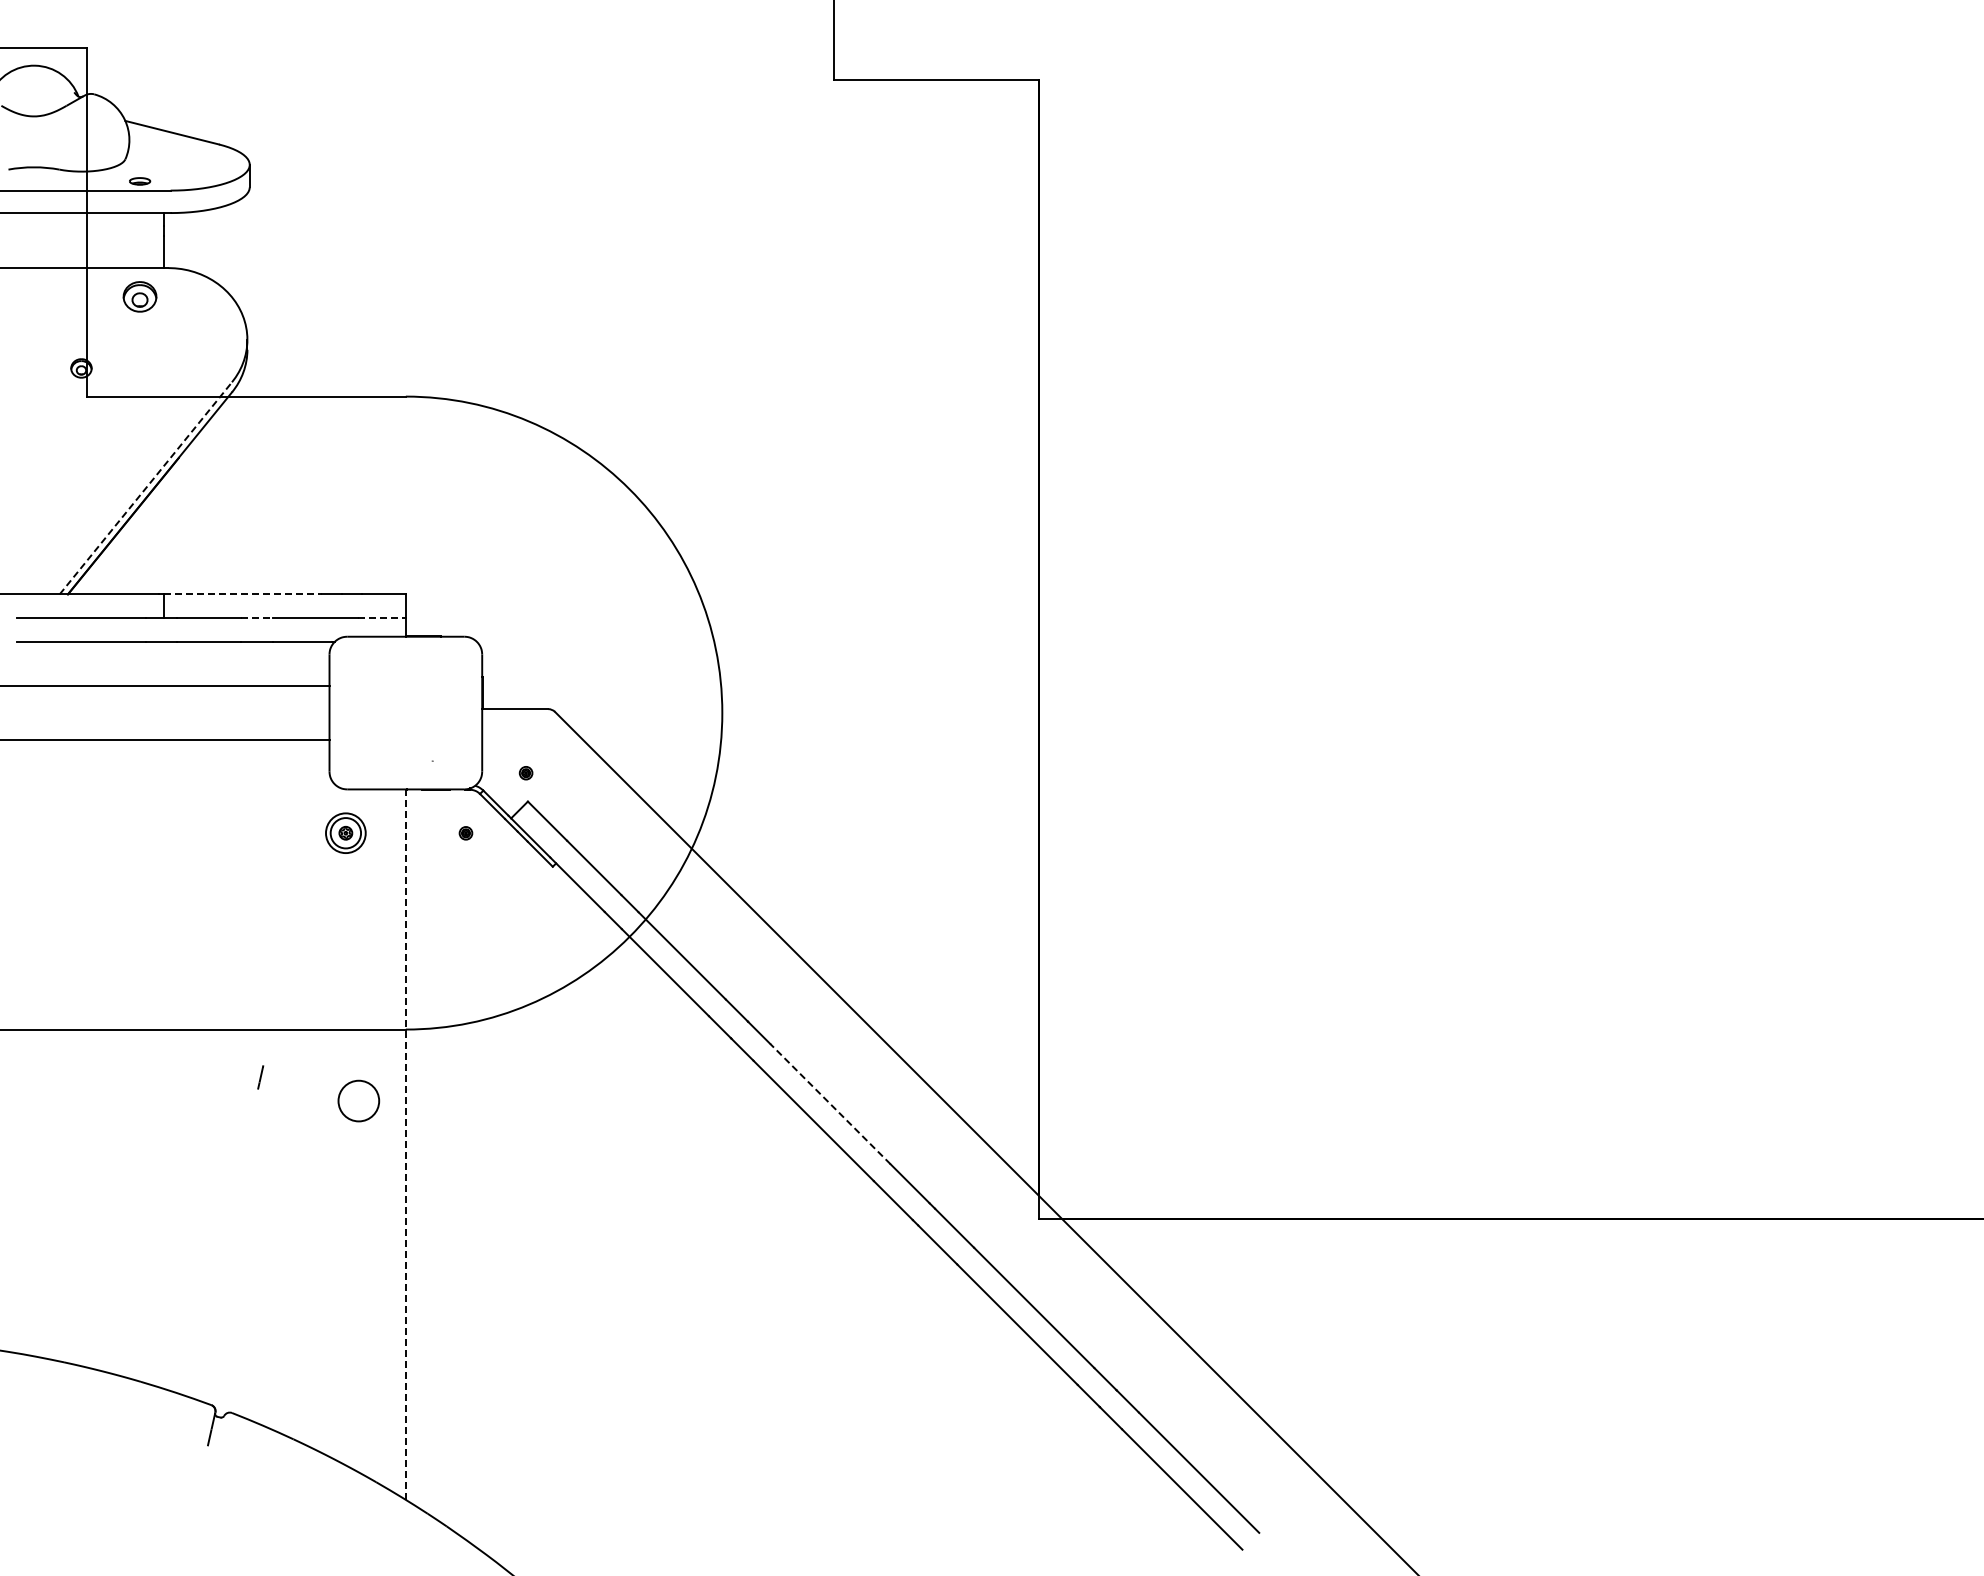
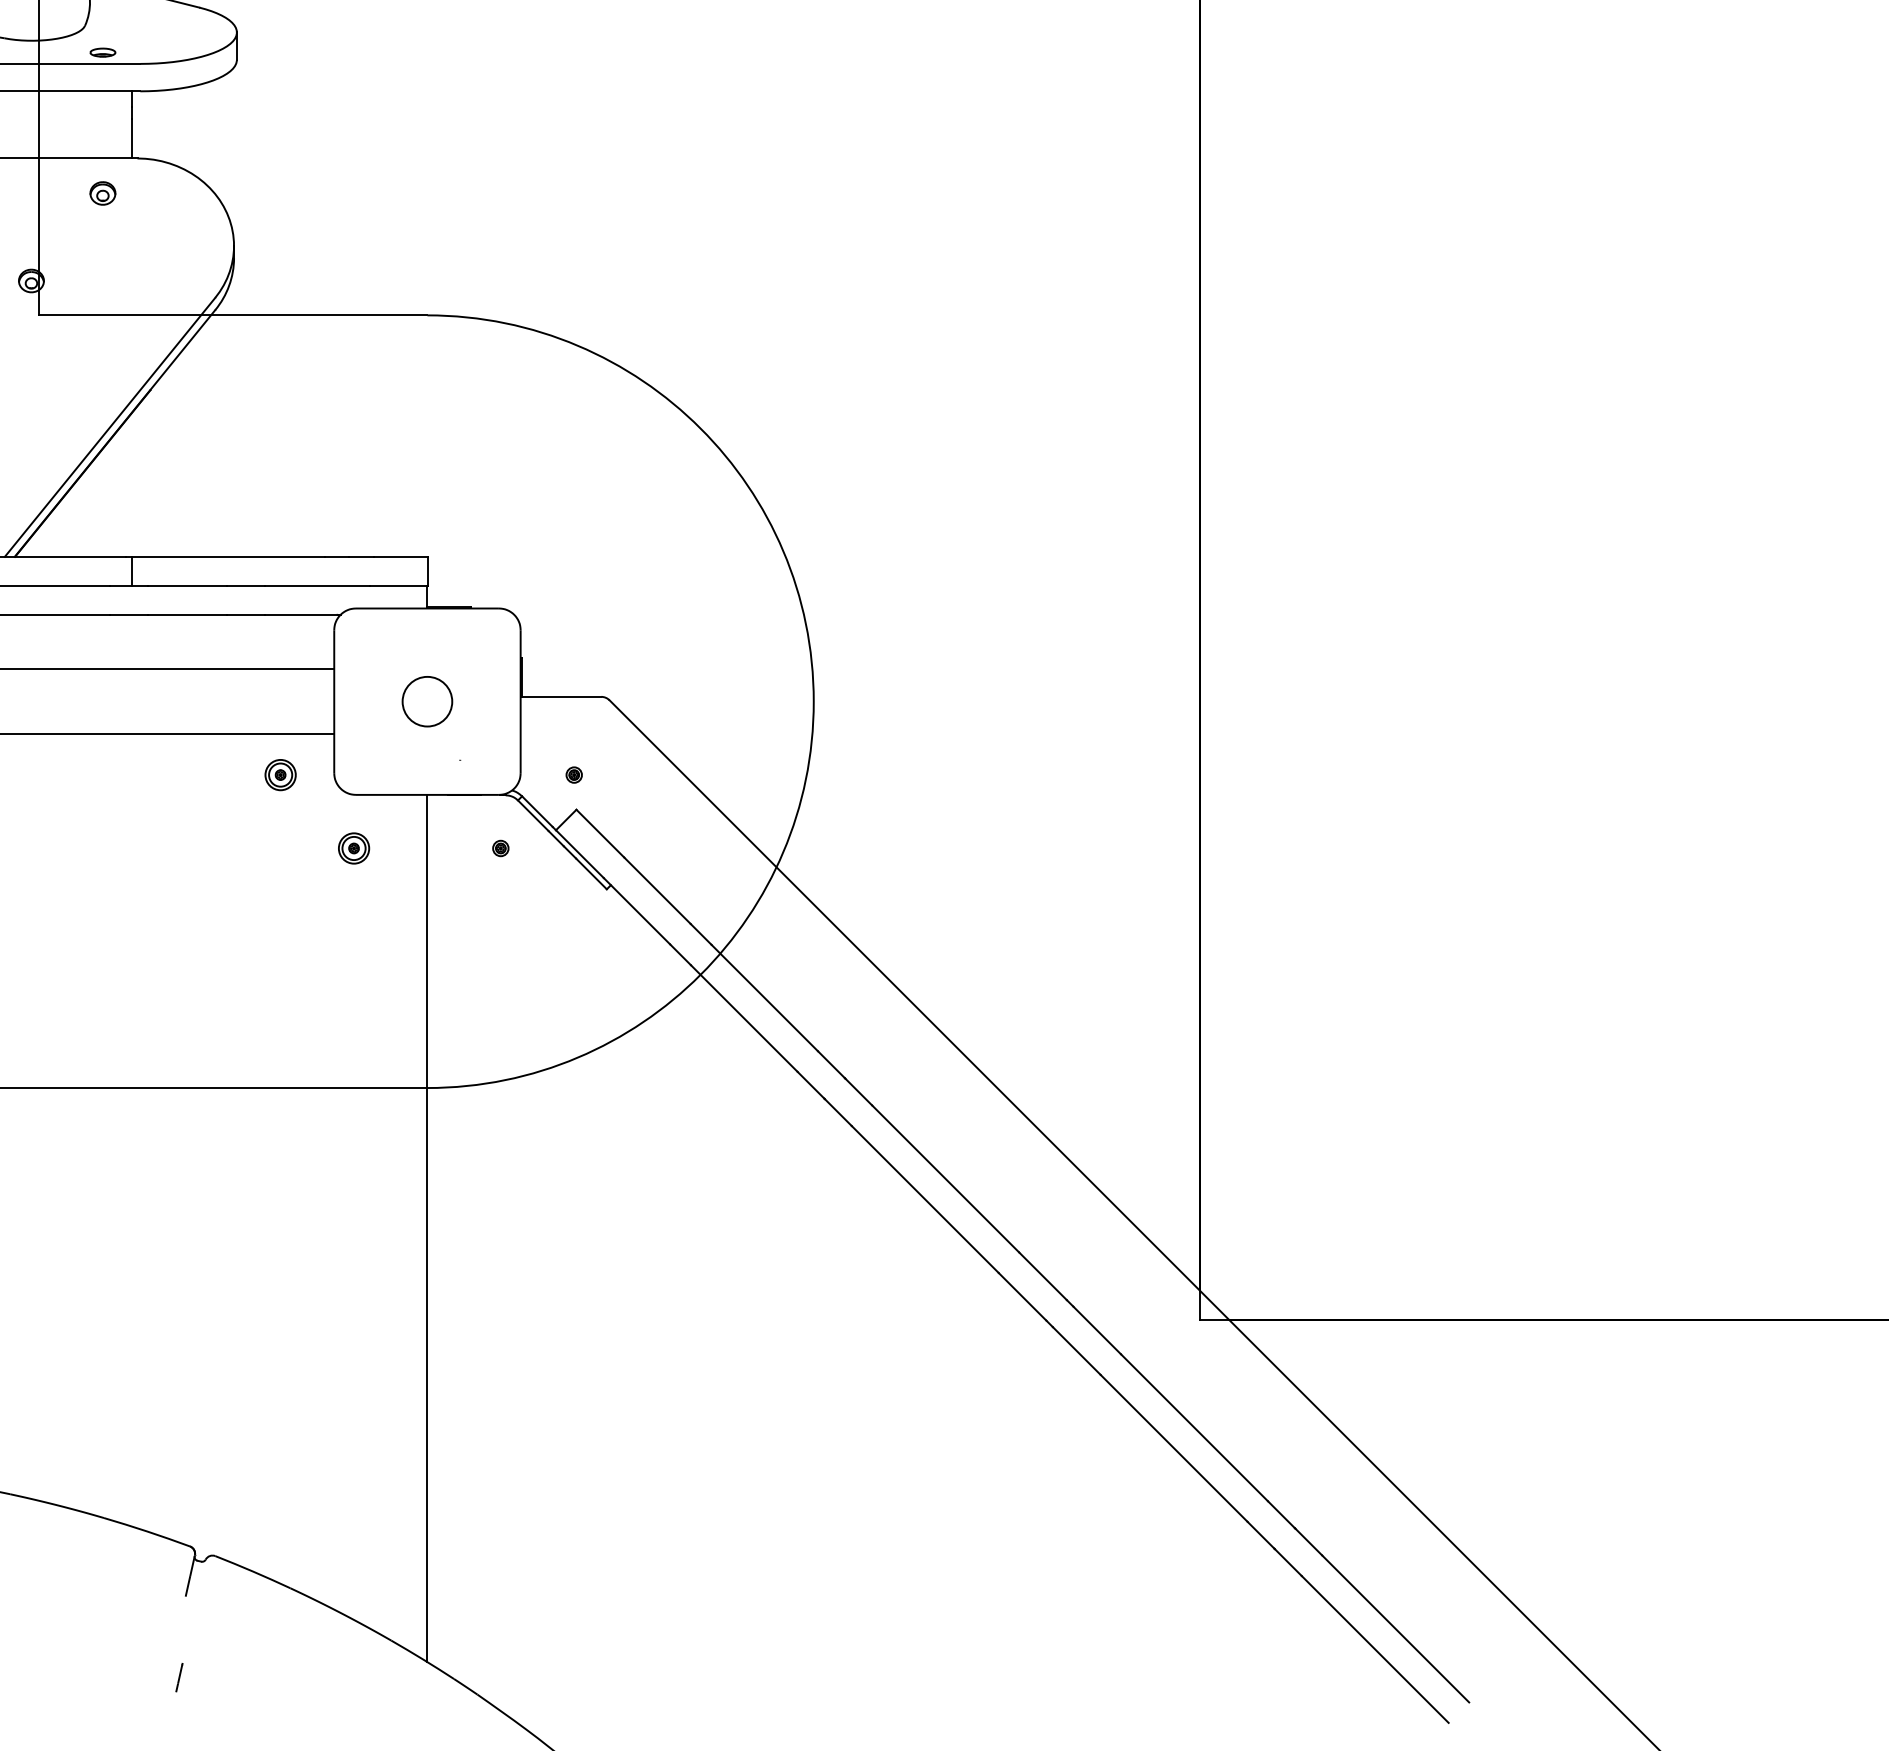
part: (139, 296) -> (102, 193), size x0.62
line: (145, 488) -> (109, 427), dashed -> solid
line: (242, 594) -> (228, 556), dashed -> solid
line: (257, 618) -> (246, 586), dashed -> solid
line: (382, 618) -> (398, 586), dashed -> solid
part: (285, 772) -> (280, 774), added
part: (345, 833) -> (353, 848), size x0.62
line: (260, 1077) -> (179, 1677), moved
circle: (358, 1100) -> (427, 700), moved
line: (830, 1103) -> (945, 1178), dashed -> solid
line: (405, 1144) -> (427, 1228), dashed -> solid

